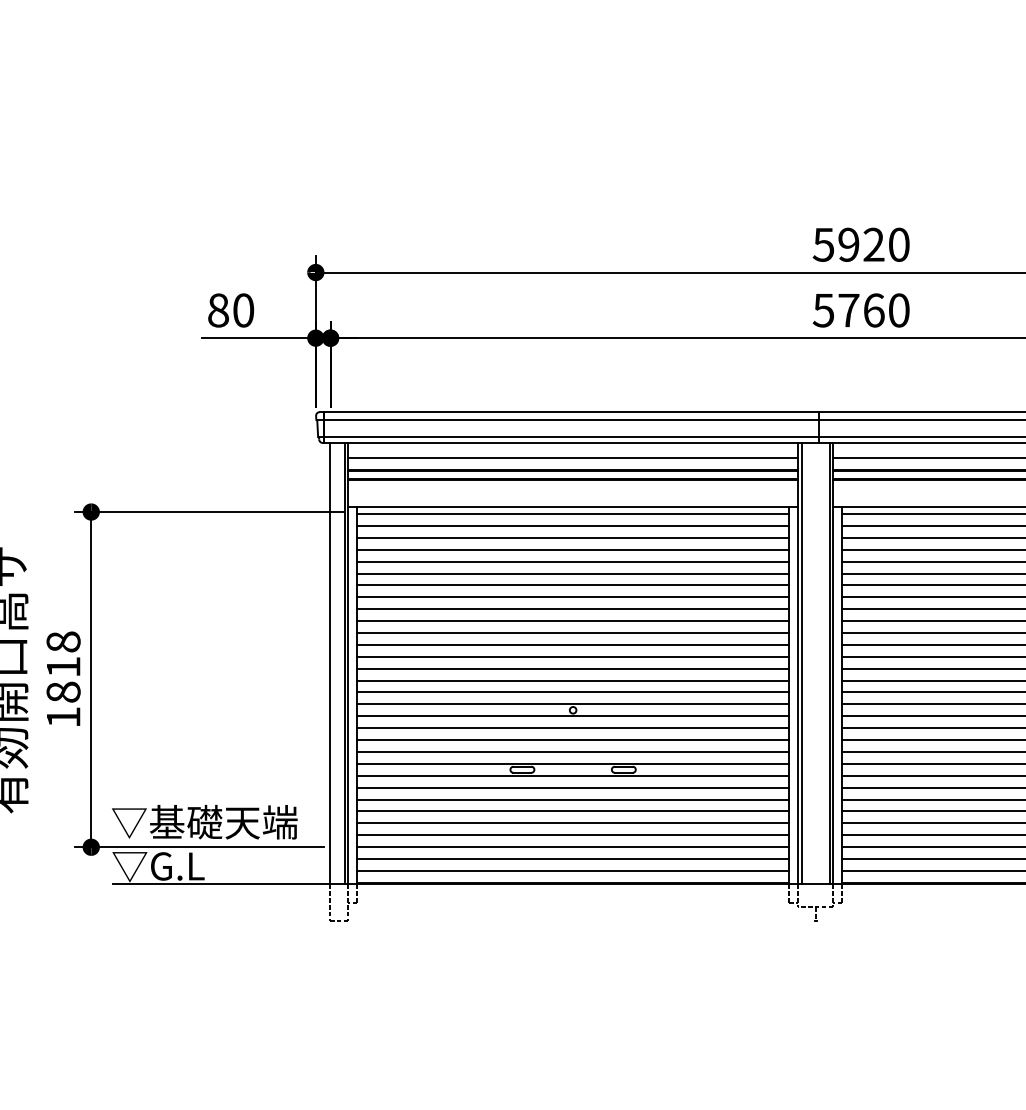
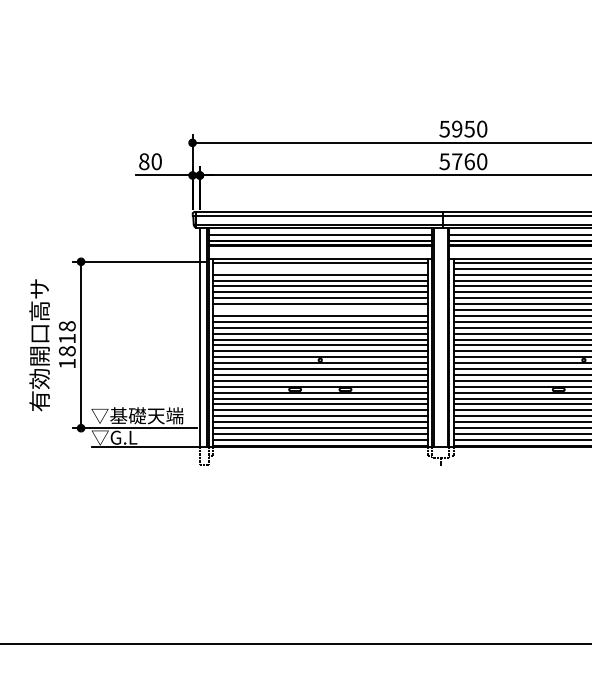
text: (873, 243) -> (469, 128), 5920 -> 5950
line: (573, 525) -> (320, 268), removed
line: (573, 610) -> (320, 310), removed

